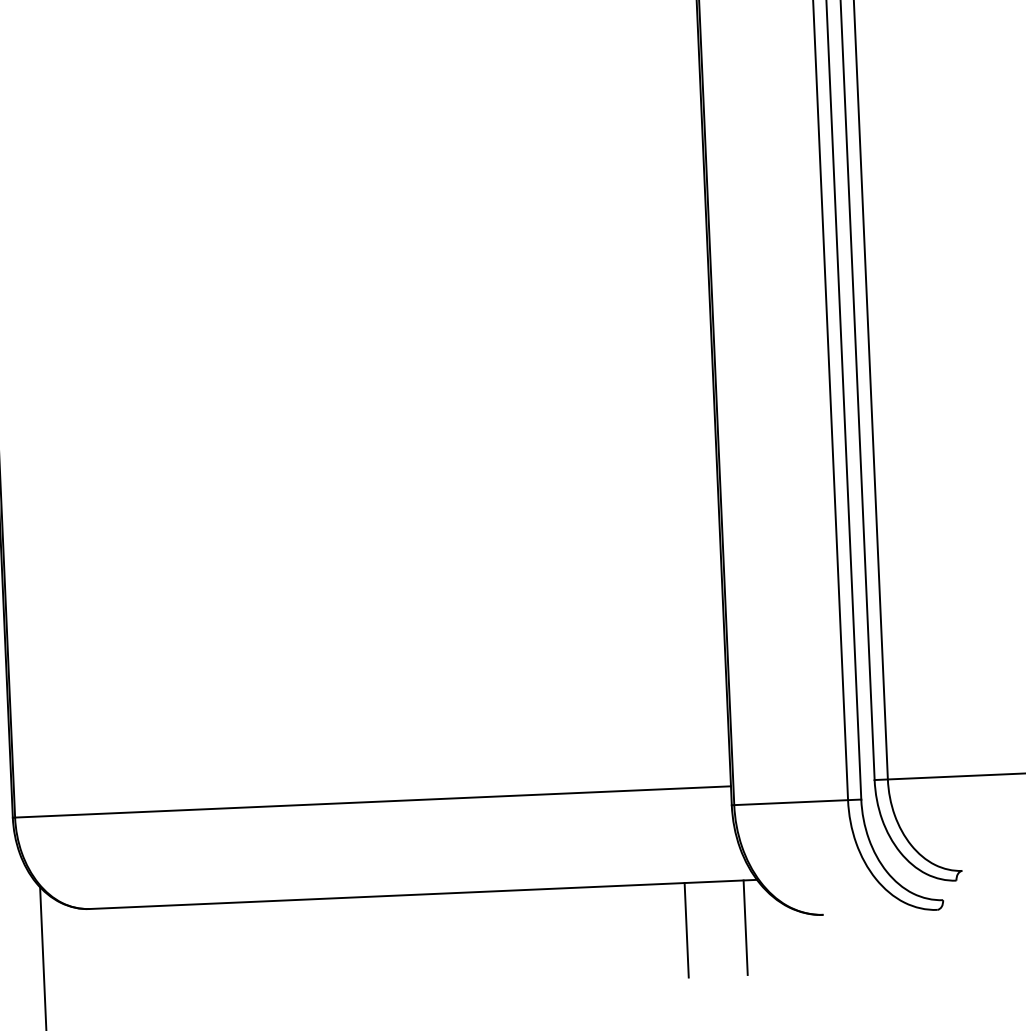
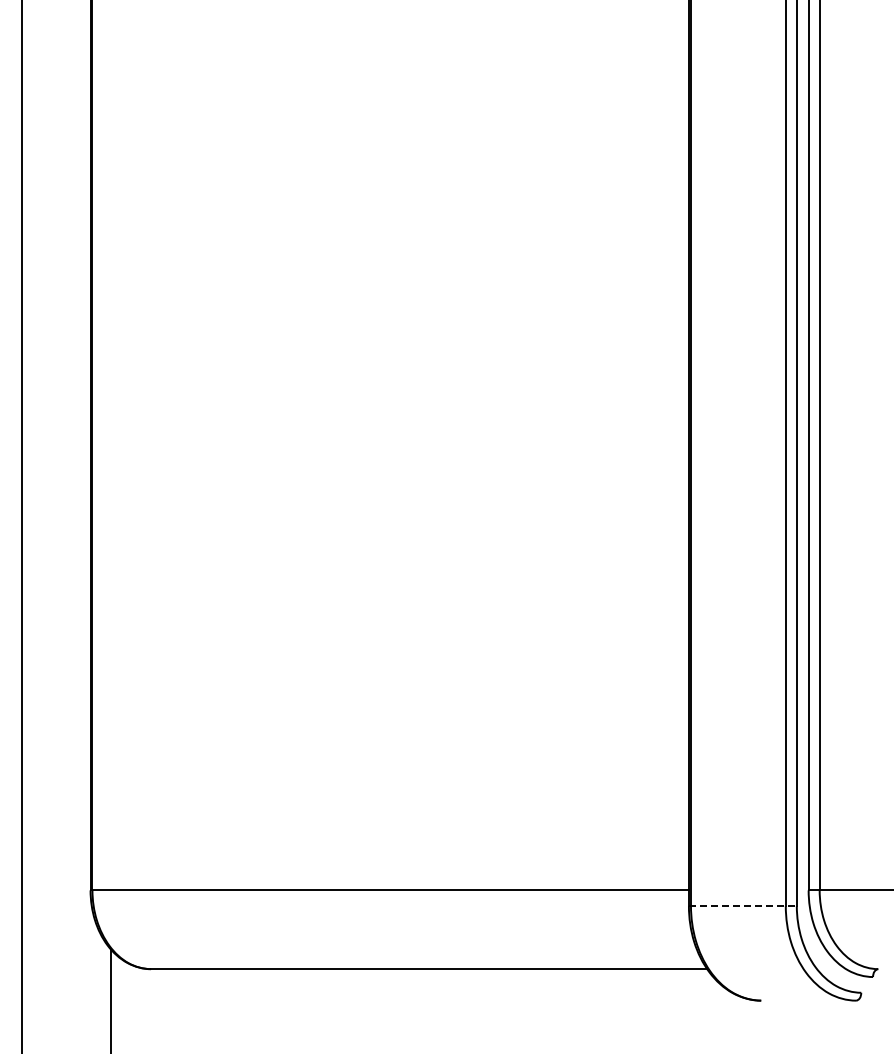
line: (796, 802) -> (742, 906), solid -> dashed
line: (746, 927) -> (696, 1008), removed
line: (686, 930) -> (646, 1008), removed

